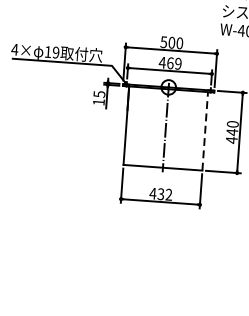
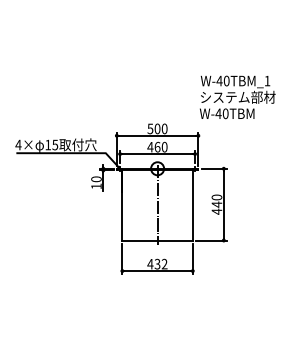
text: (56, 52) -> (55, 144), 19 -> 15
text: (178, 64) -> (164, 147), 469 -> 460
text: (99, 94) -> (96, 179), 15 -> 10
line: (204, 130) -> (192, 204), dashed -> solid

